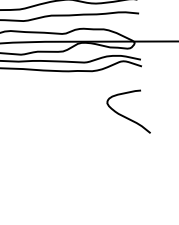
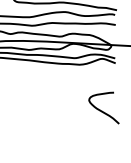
curve: (126, 116) -> (102, 110), moved

